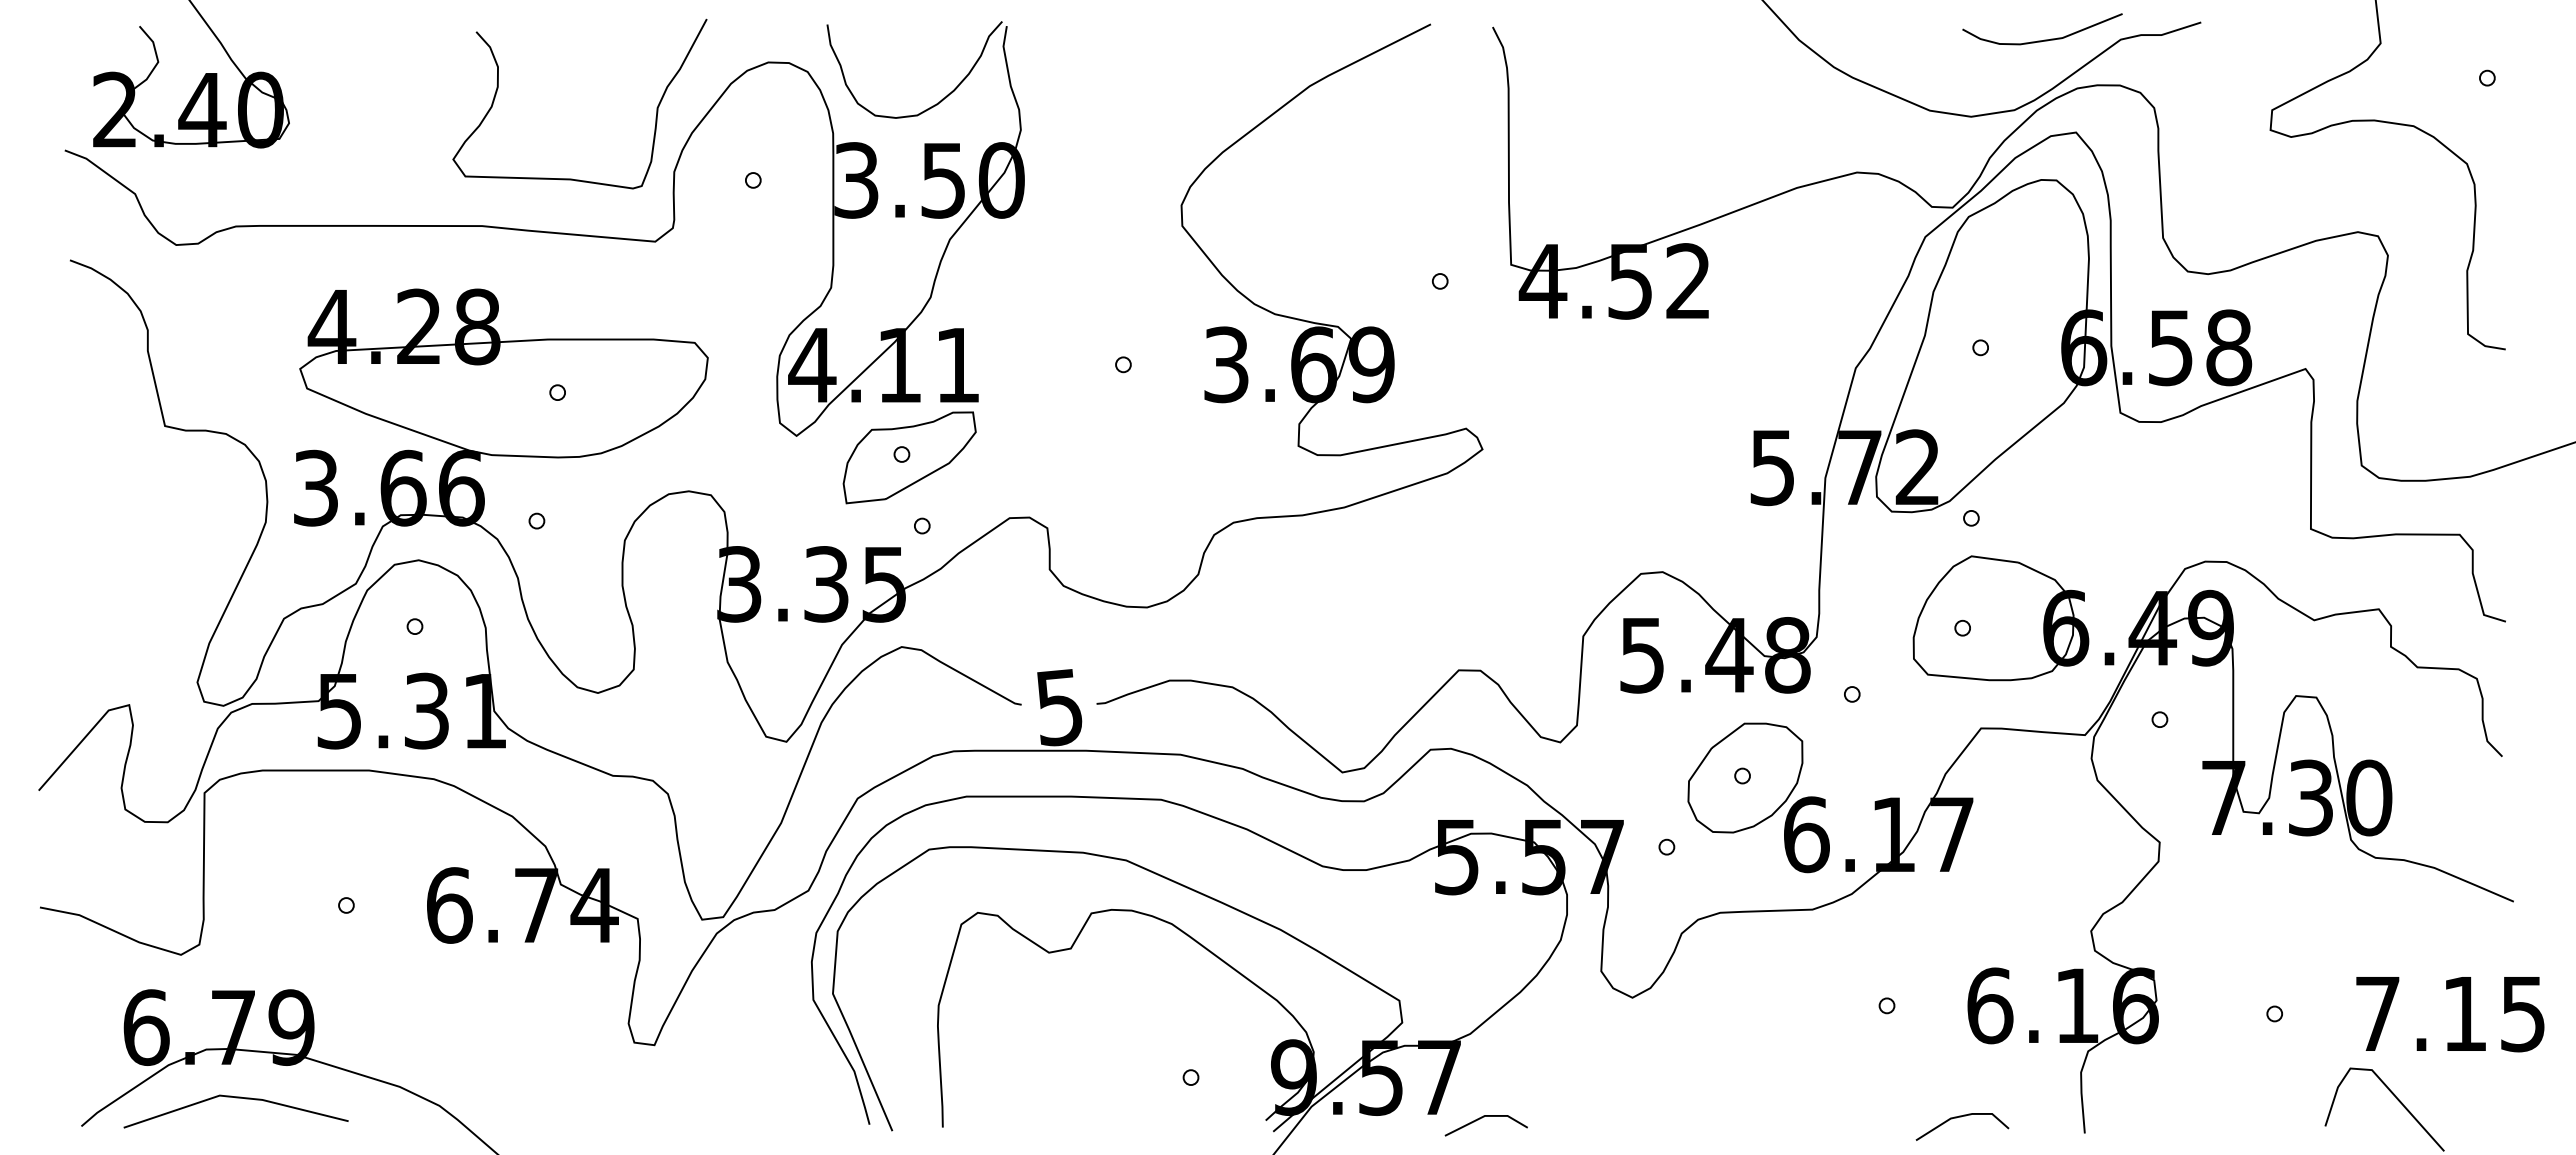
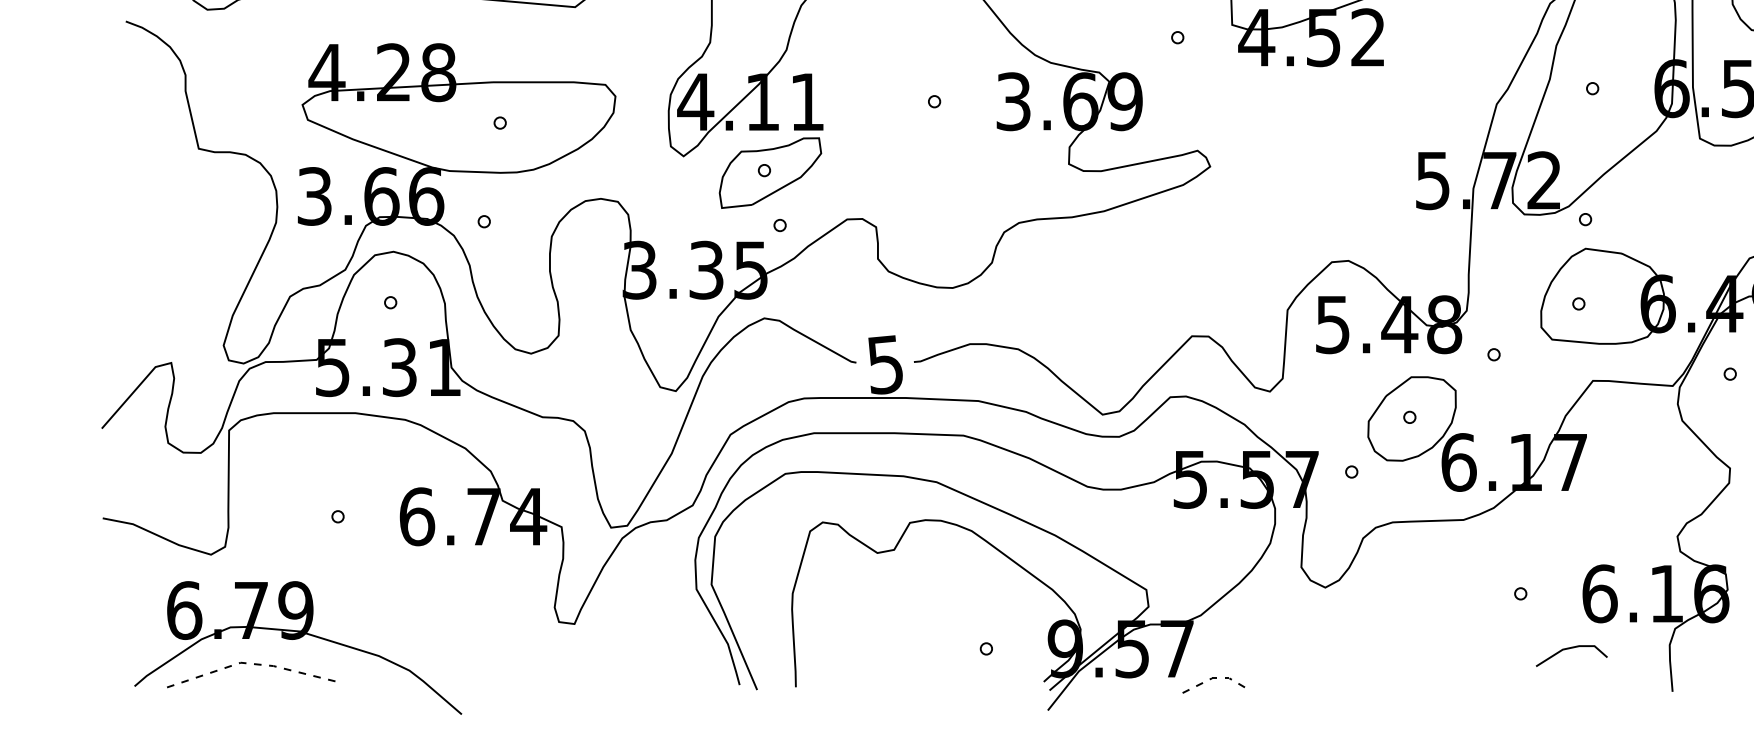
line: (234, 1097) -> (252, 664), solid -> dashed
line: (1485, 1115) -> (1212, 678), solid -> dashed
line: (1961, 1117) -> (1571, 648), moved

